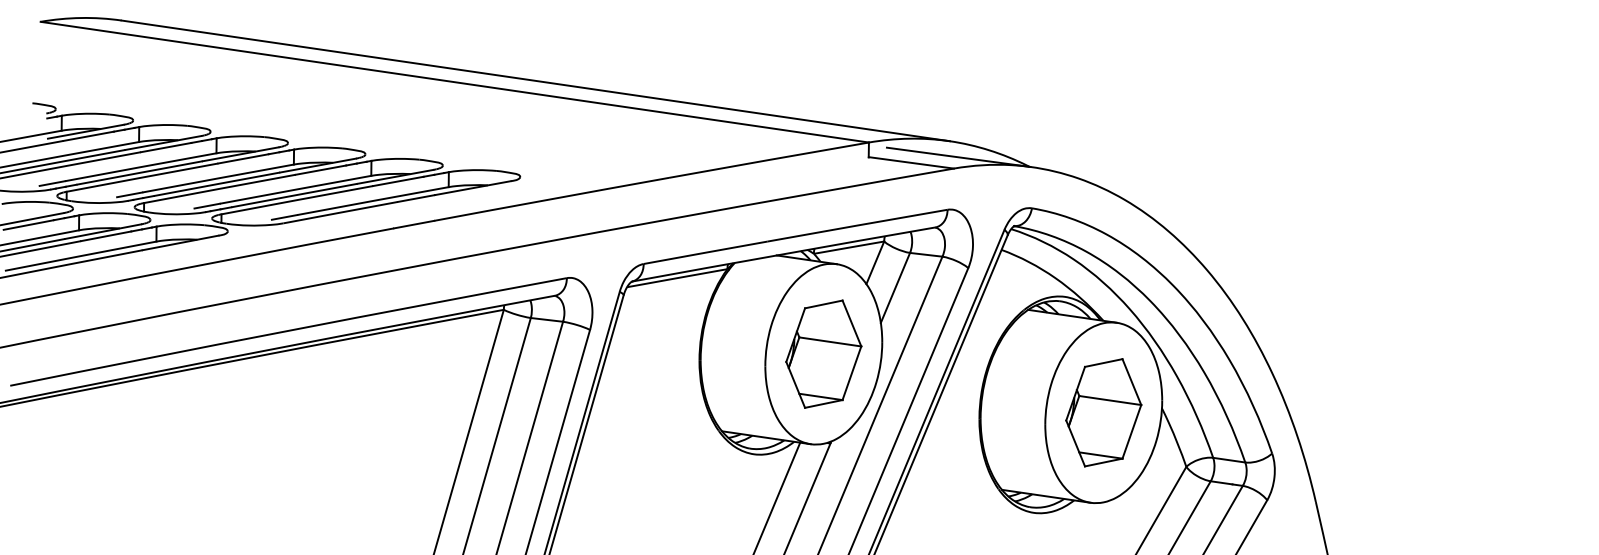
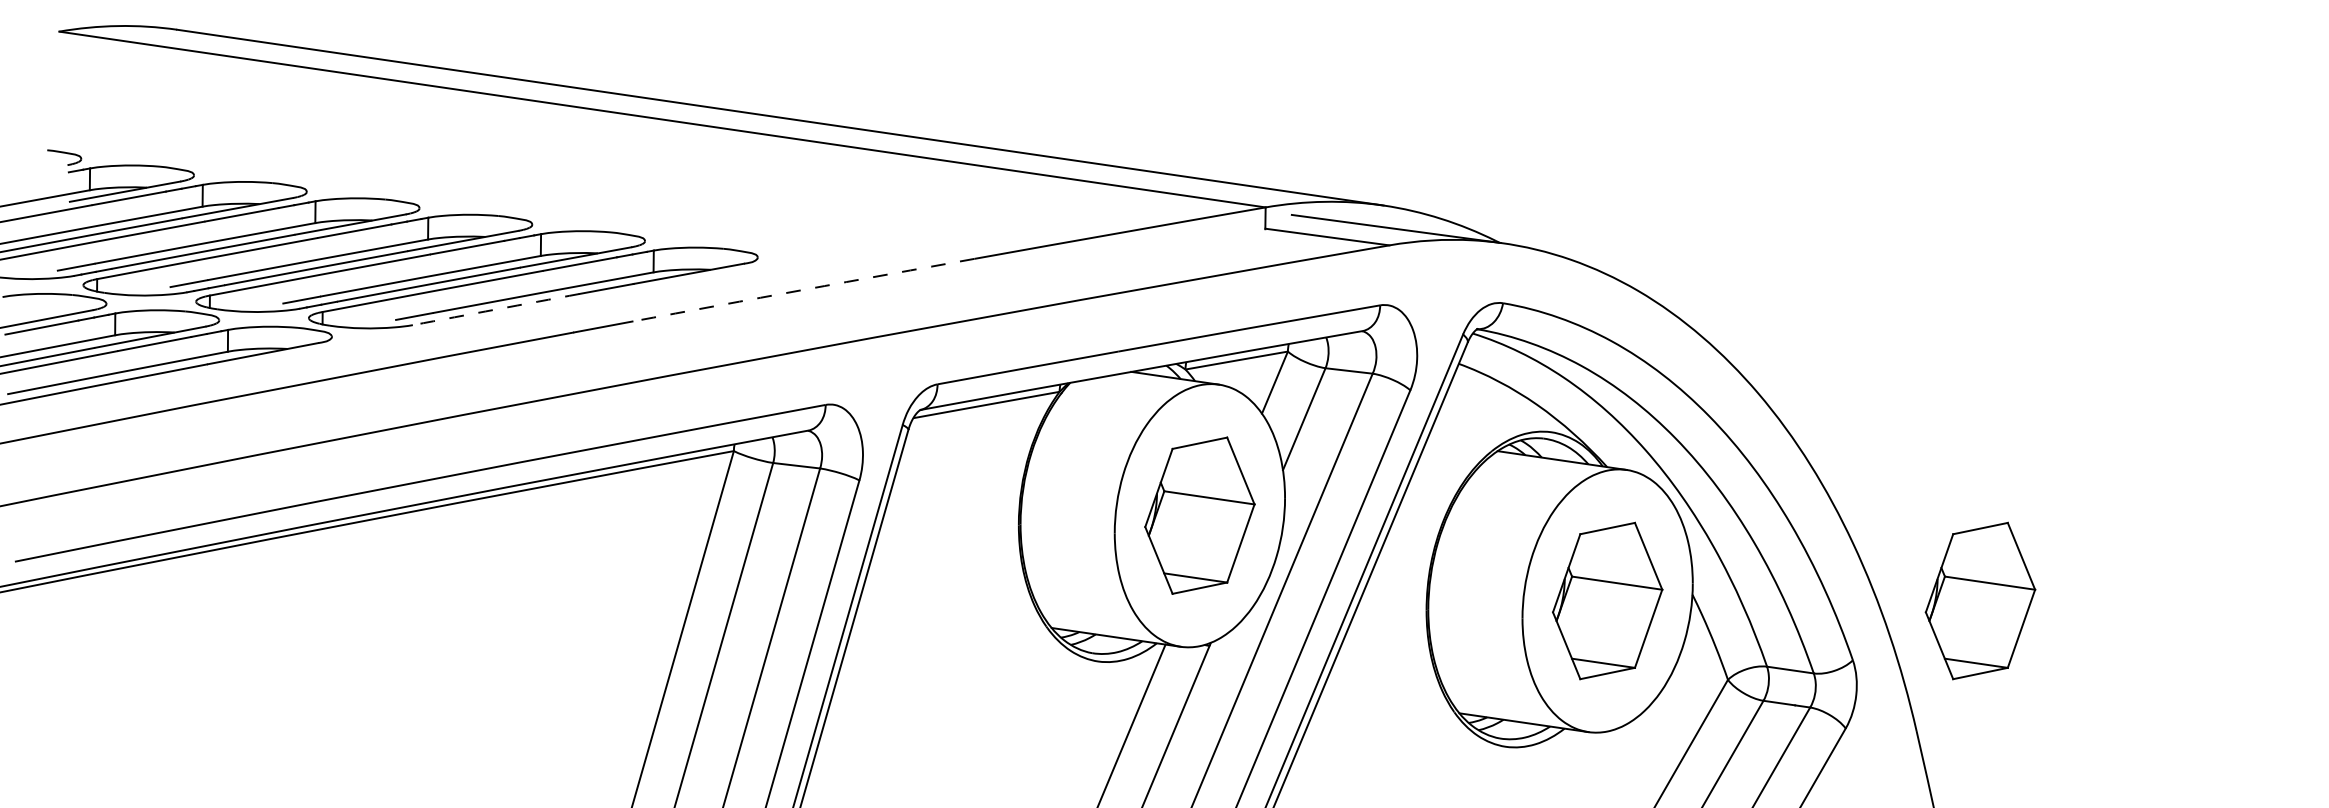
arc: (551, 199) -> (803, 290), solid -> dashed
arc: (340, 212) -> (495, 309), solid -> dashed
part: (1359, 412) -> (1980, 600), added

